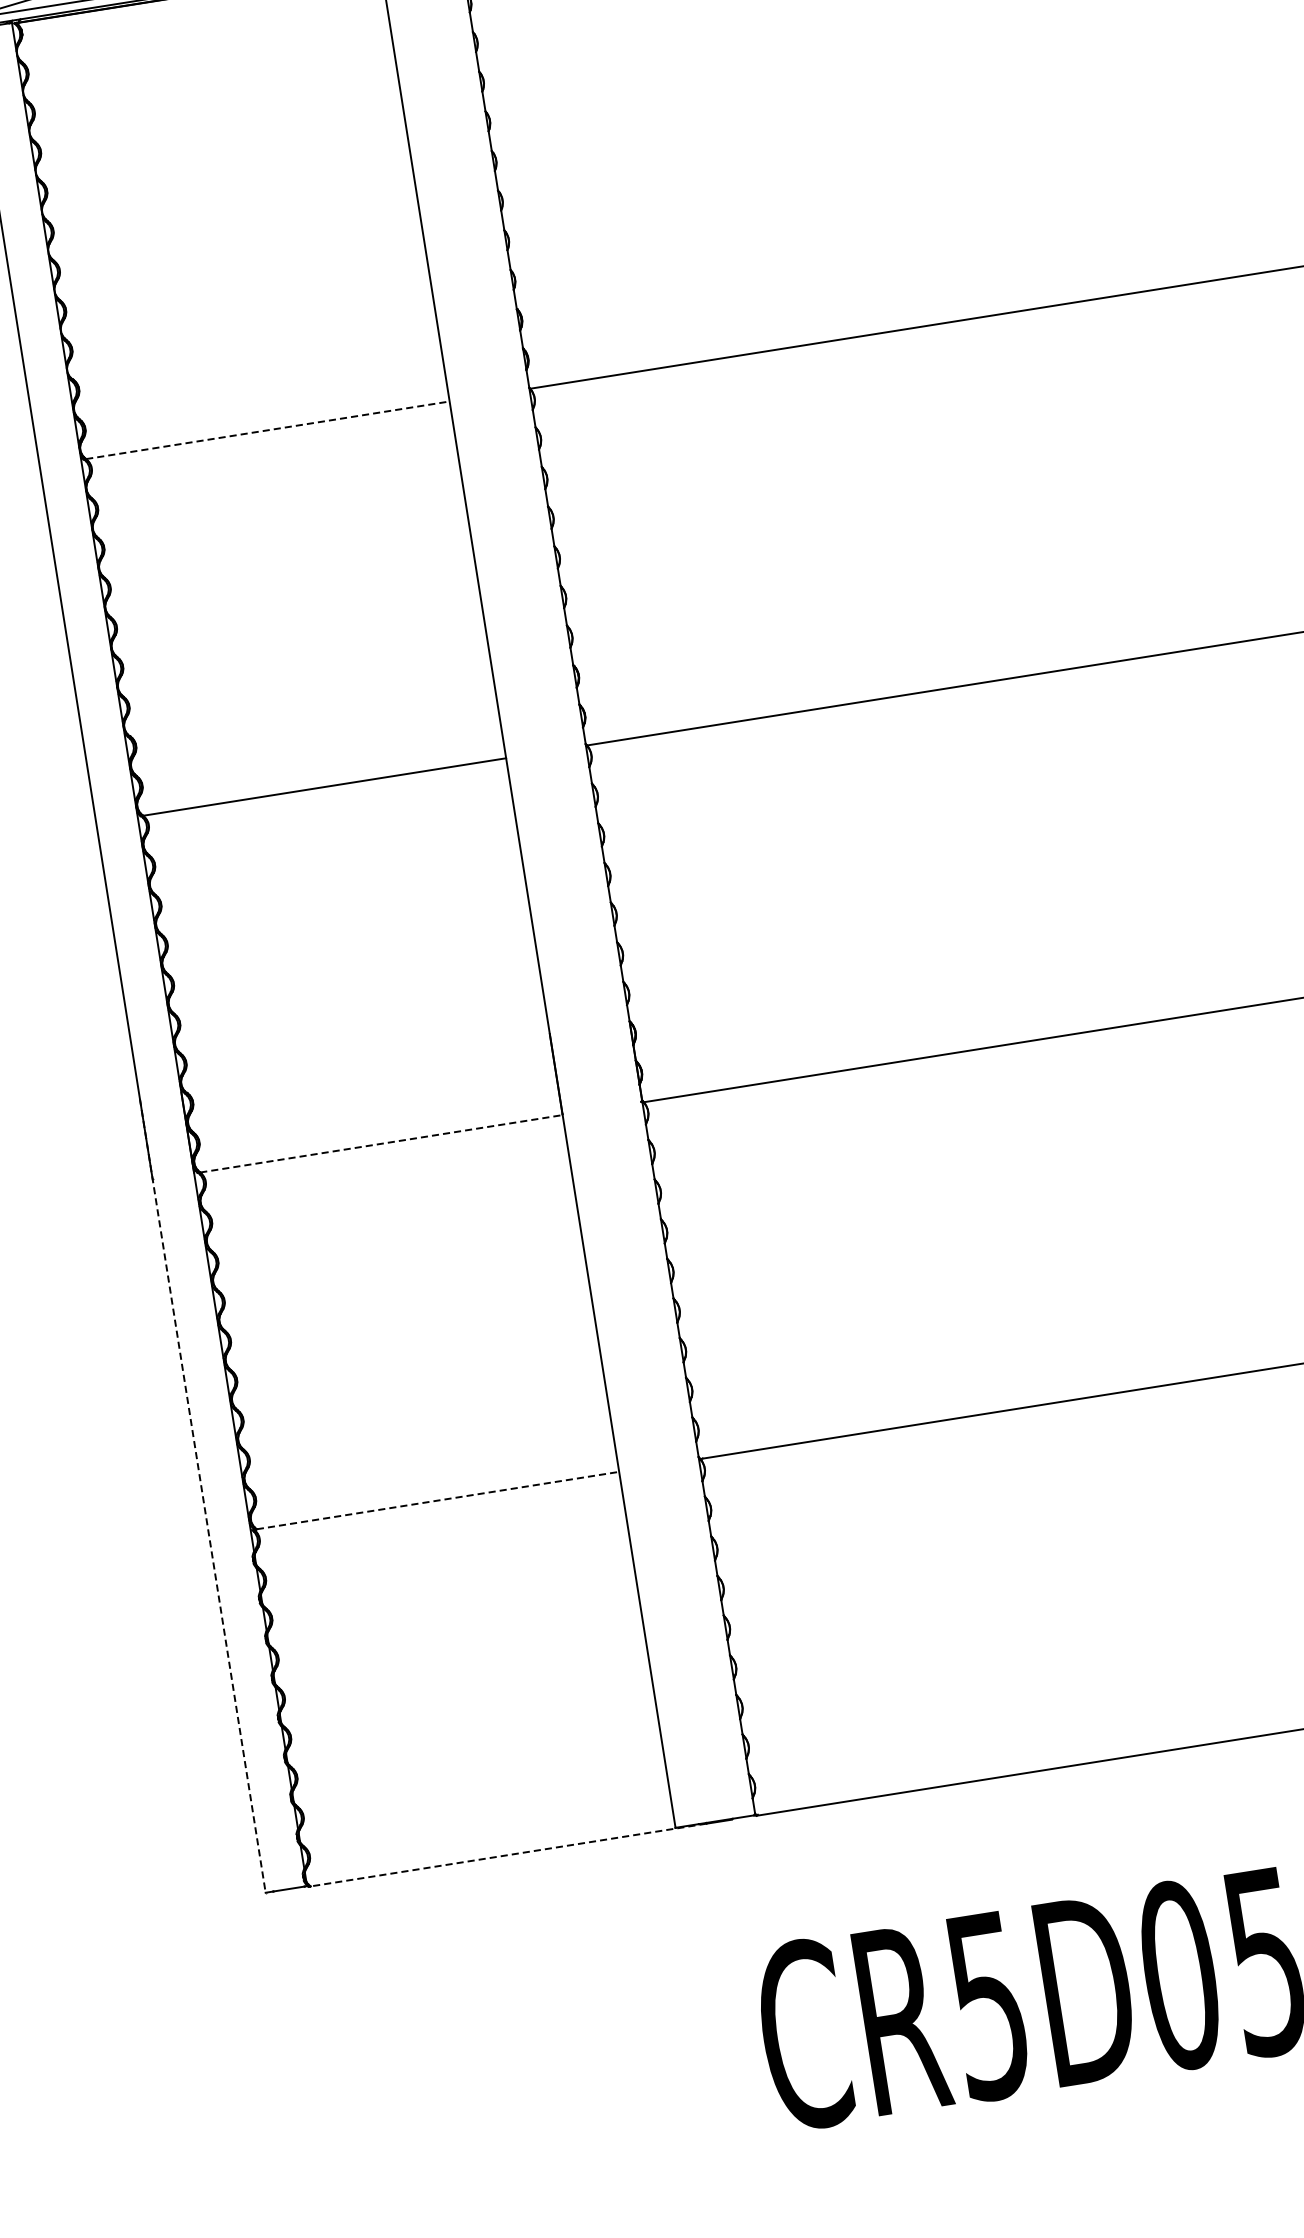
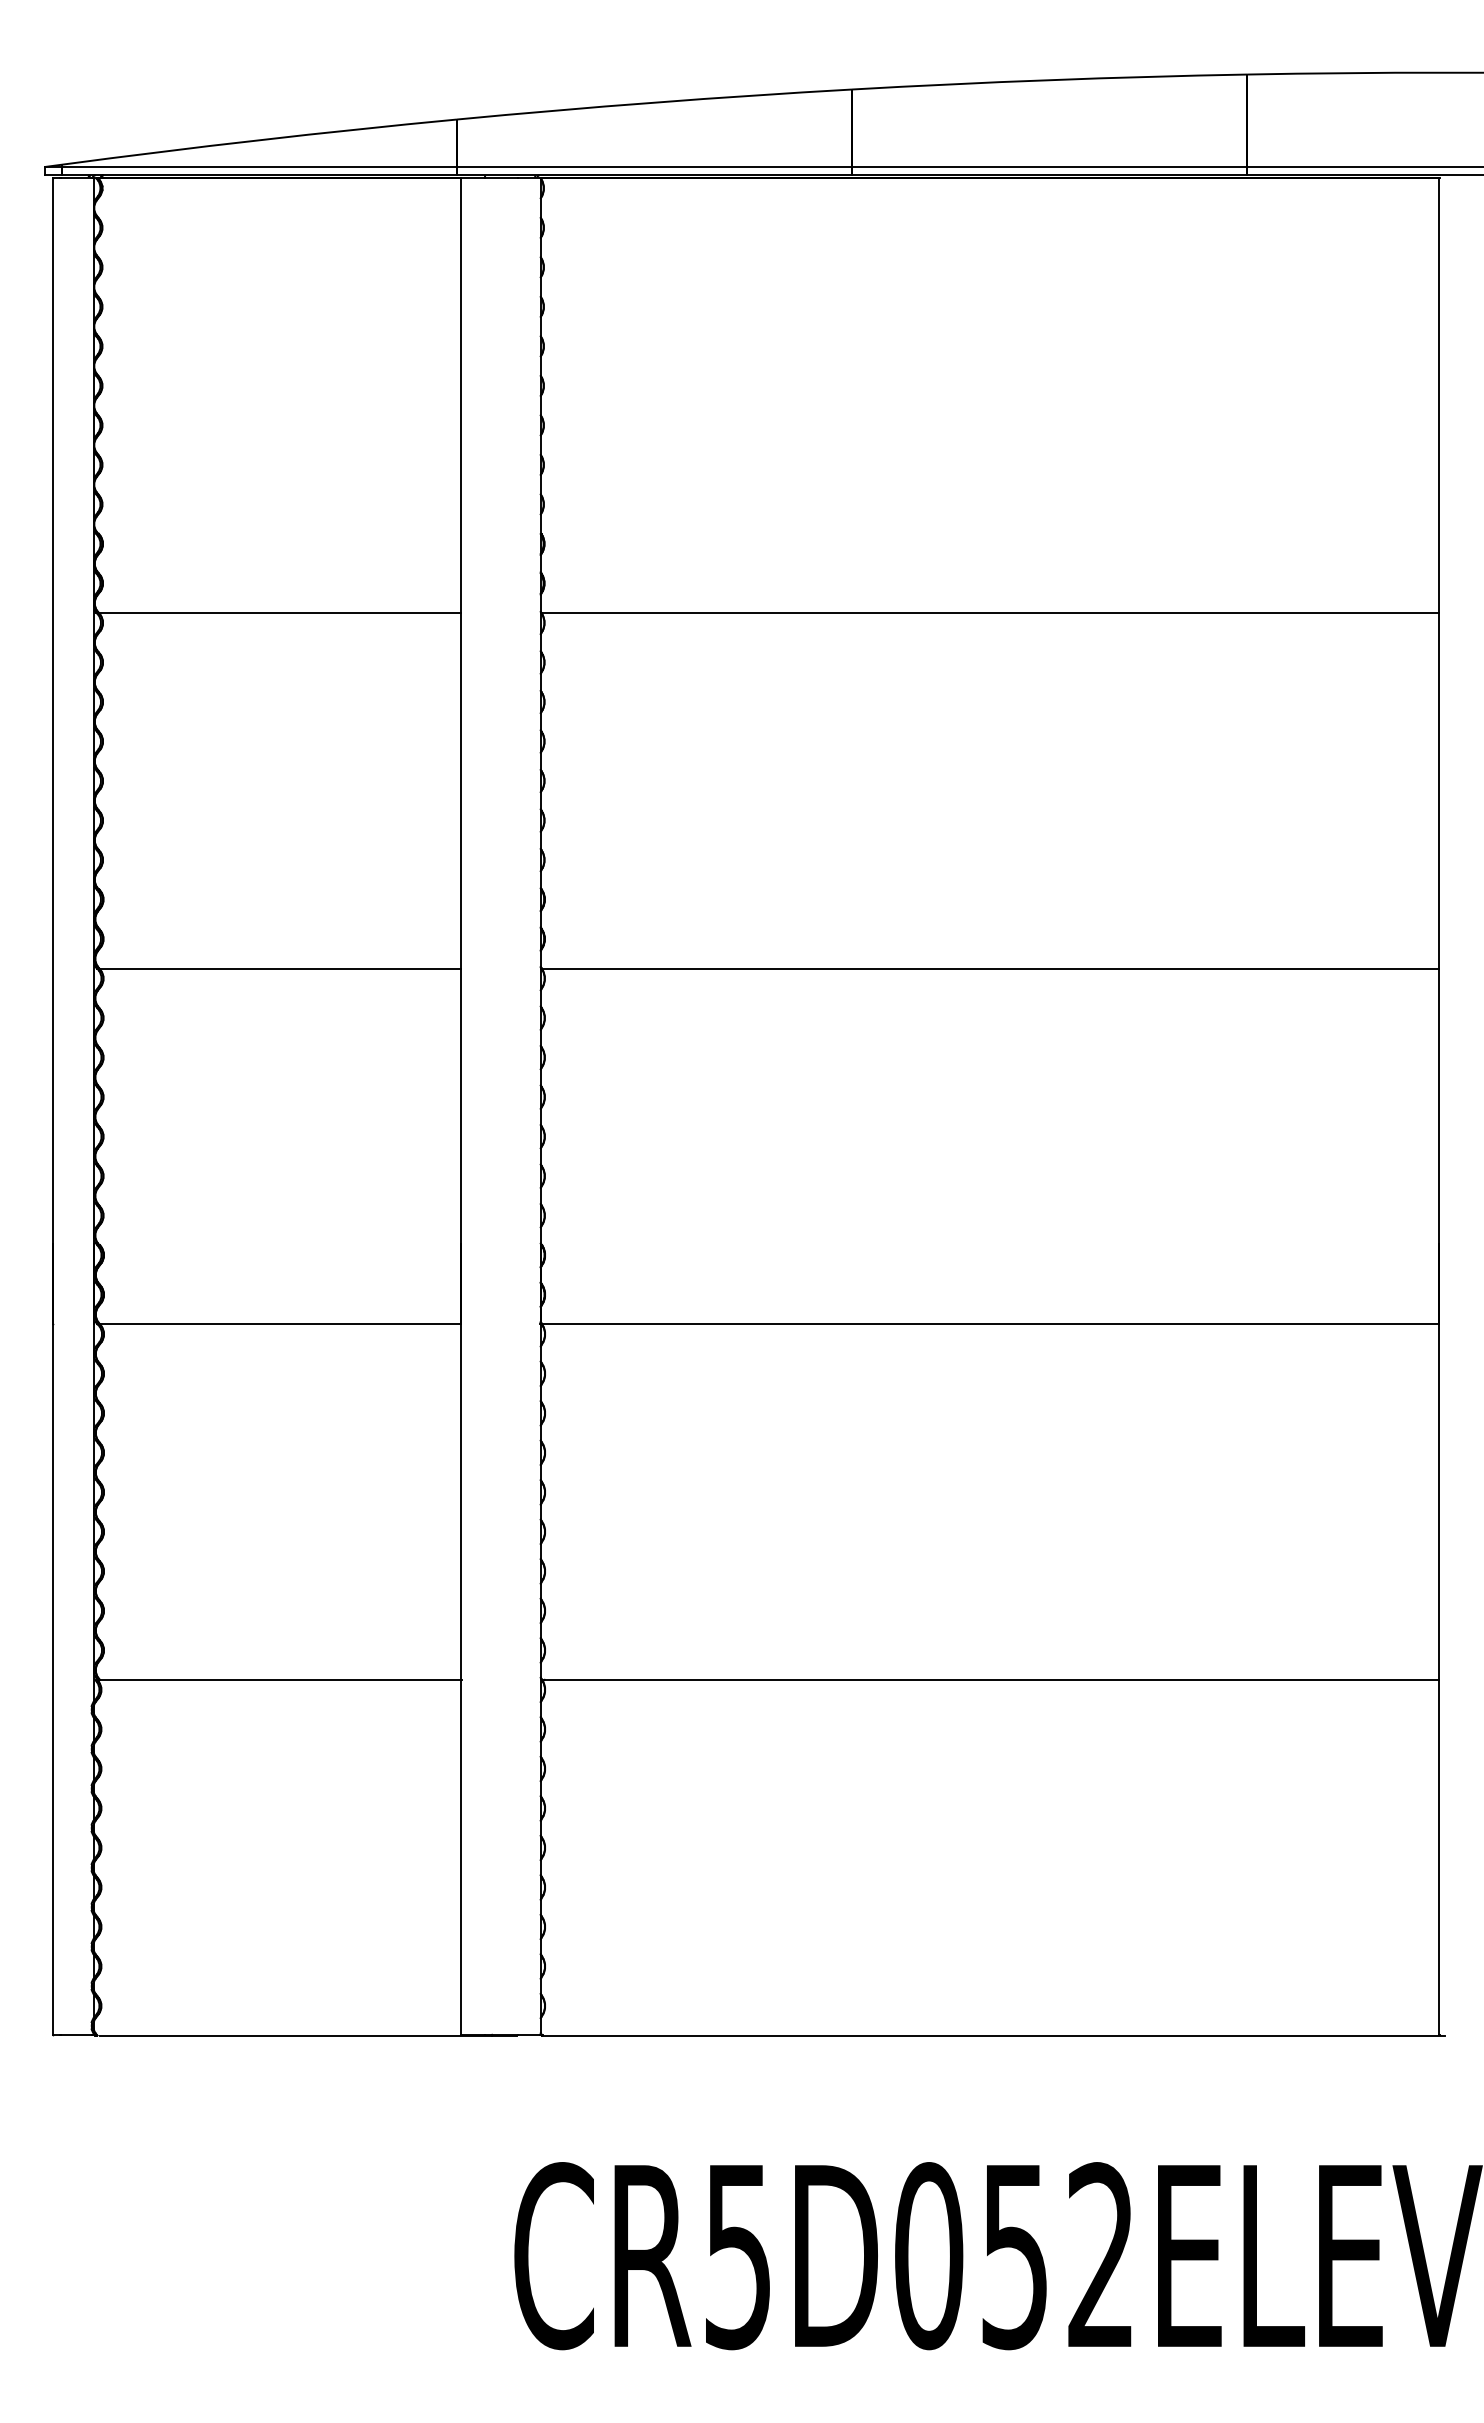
line: (268, 430) -> (280, 613), dashed -> solid
line: (381, 1143) -> (280, 1324), dashed -> solid
line: (202, 1496) -> (52, 1639), dashed -> solid
line: (437, 1501) -> (280, 1680), dashed -> solid
line: (510, 1854) -> (296, 2035), dashed -> solid

